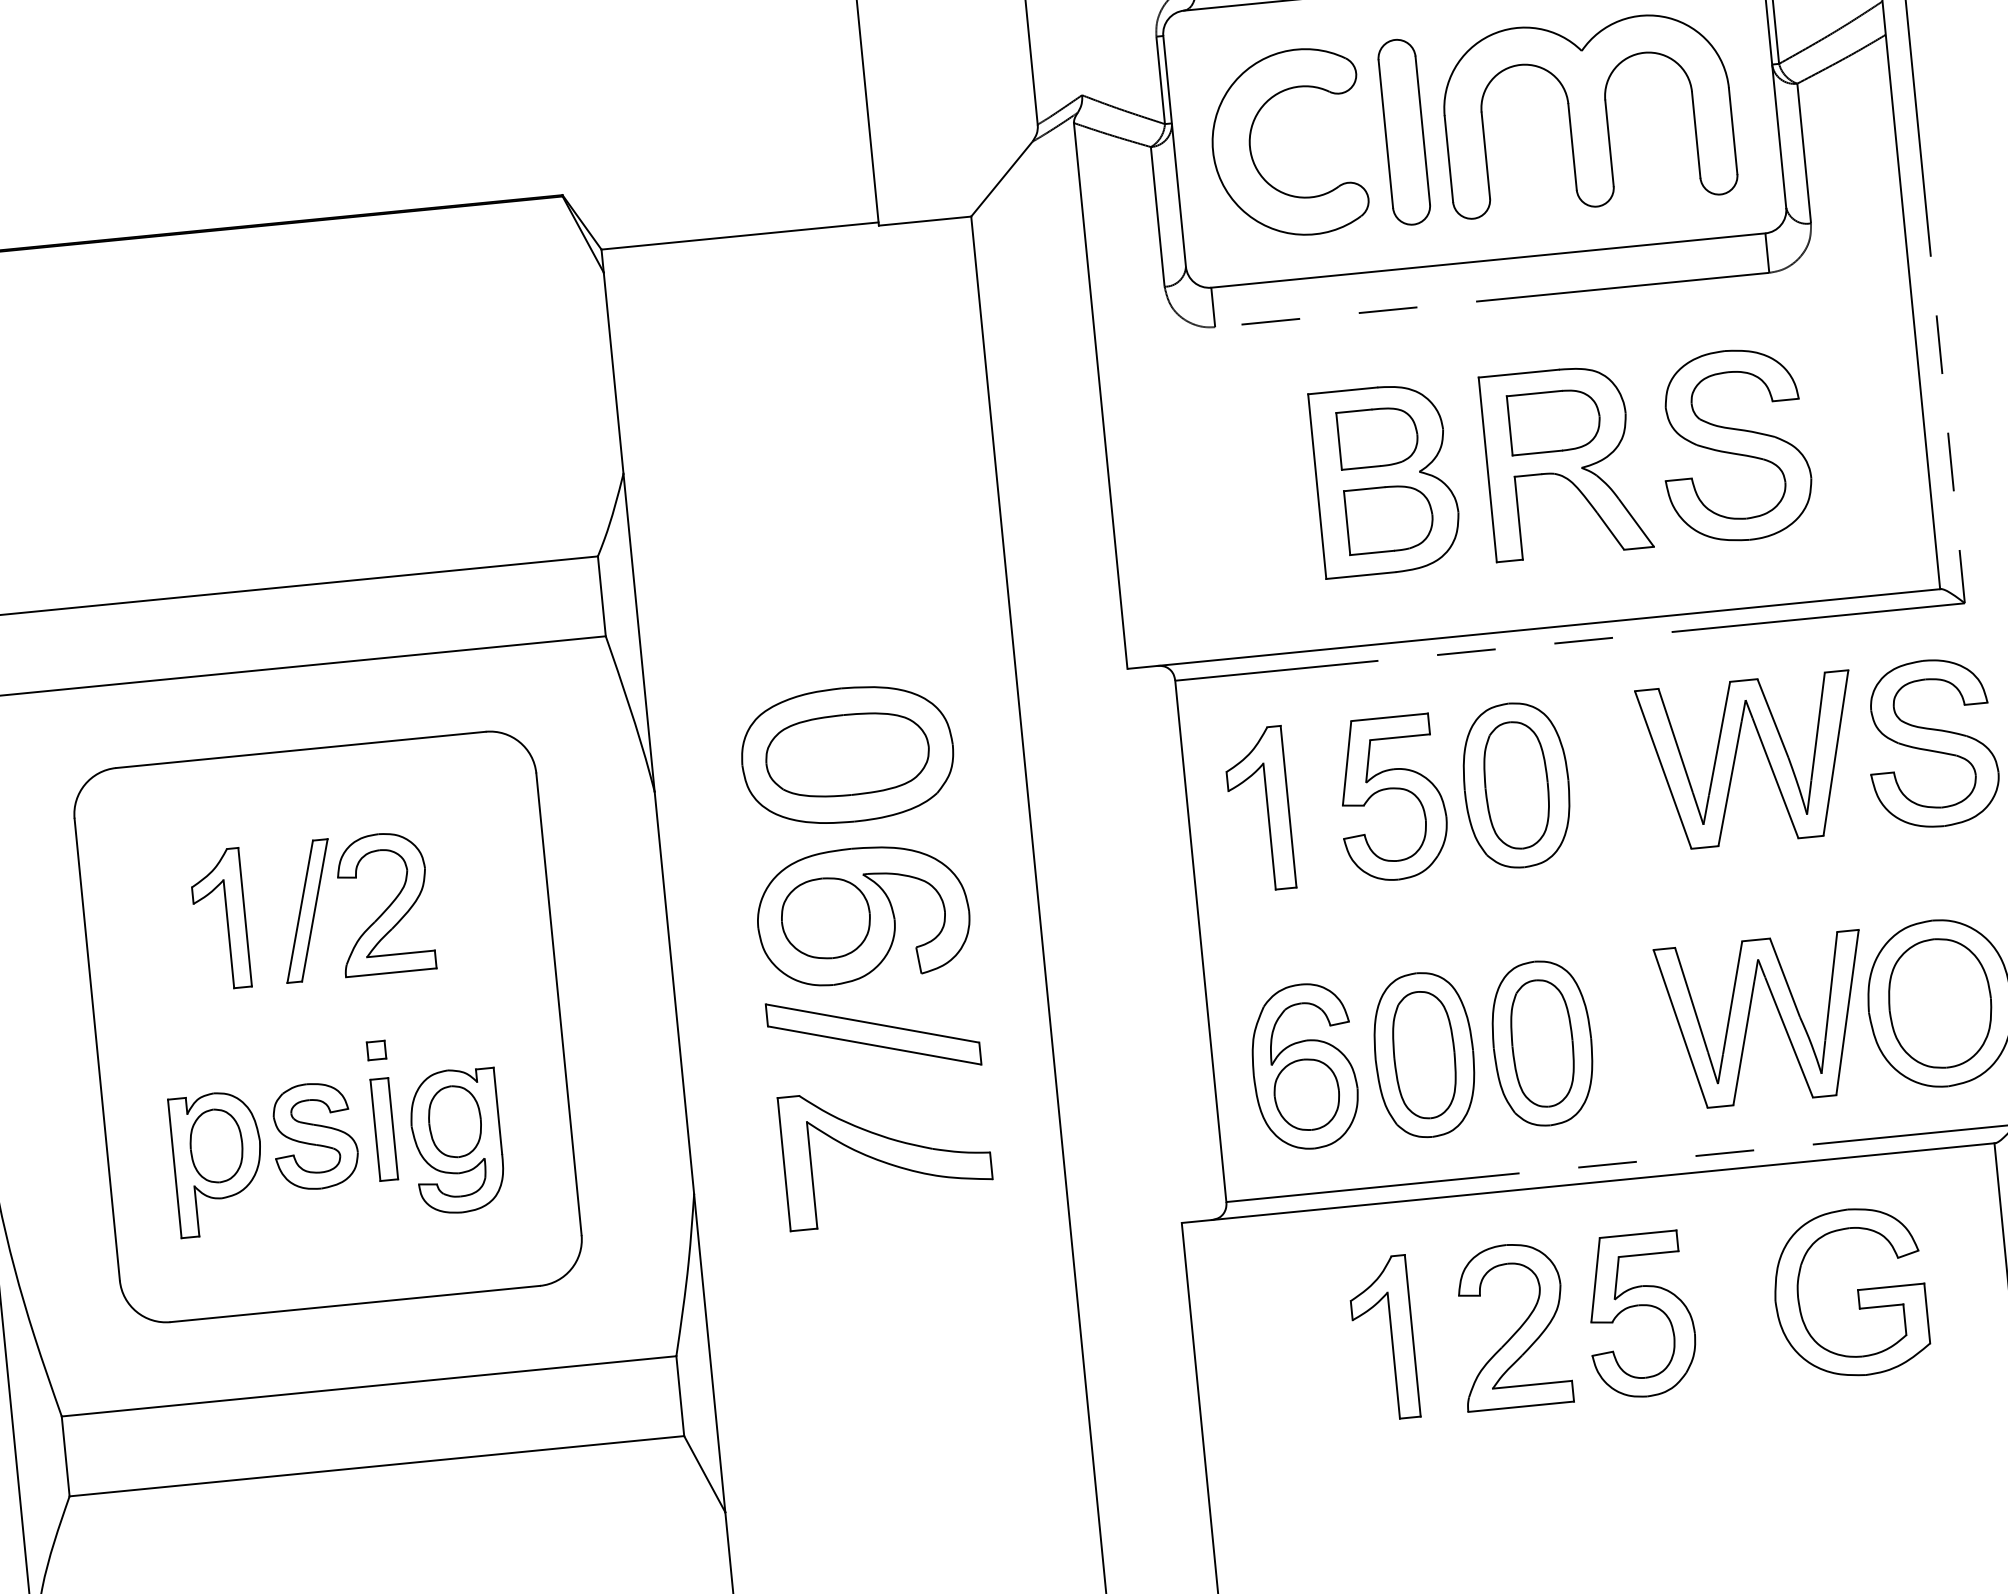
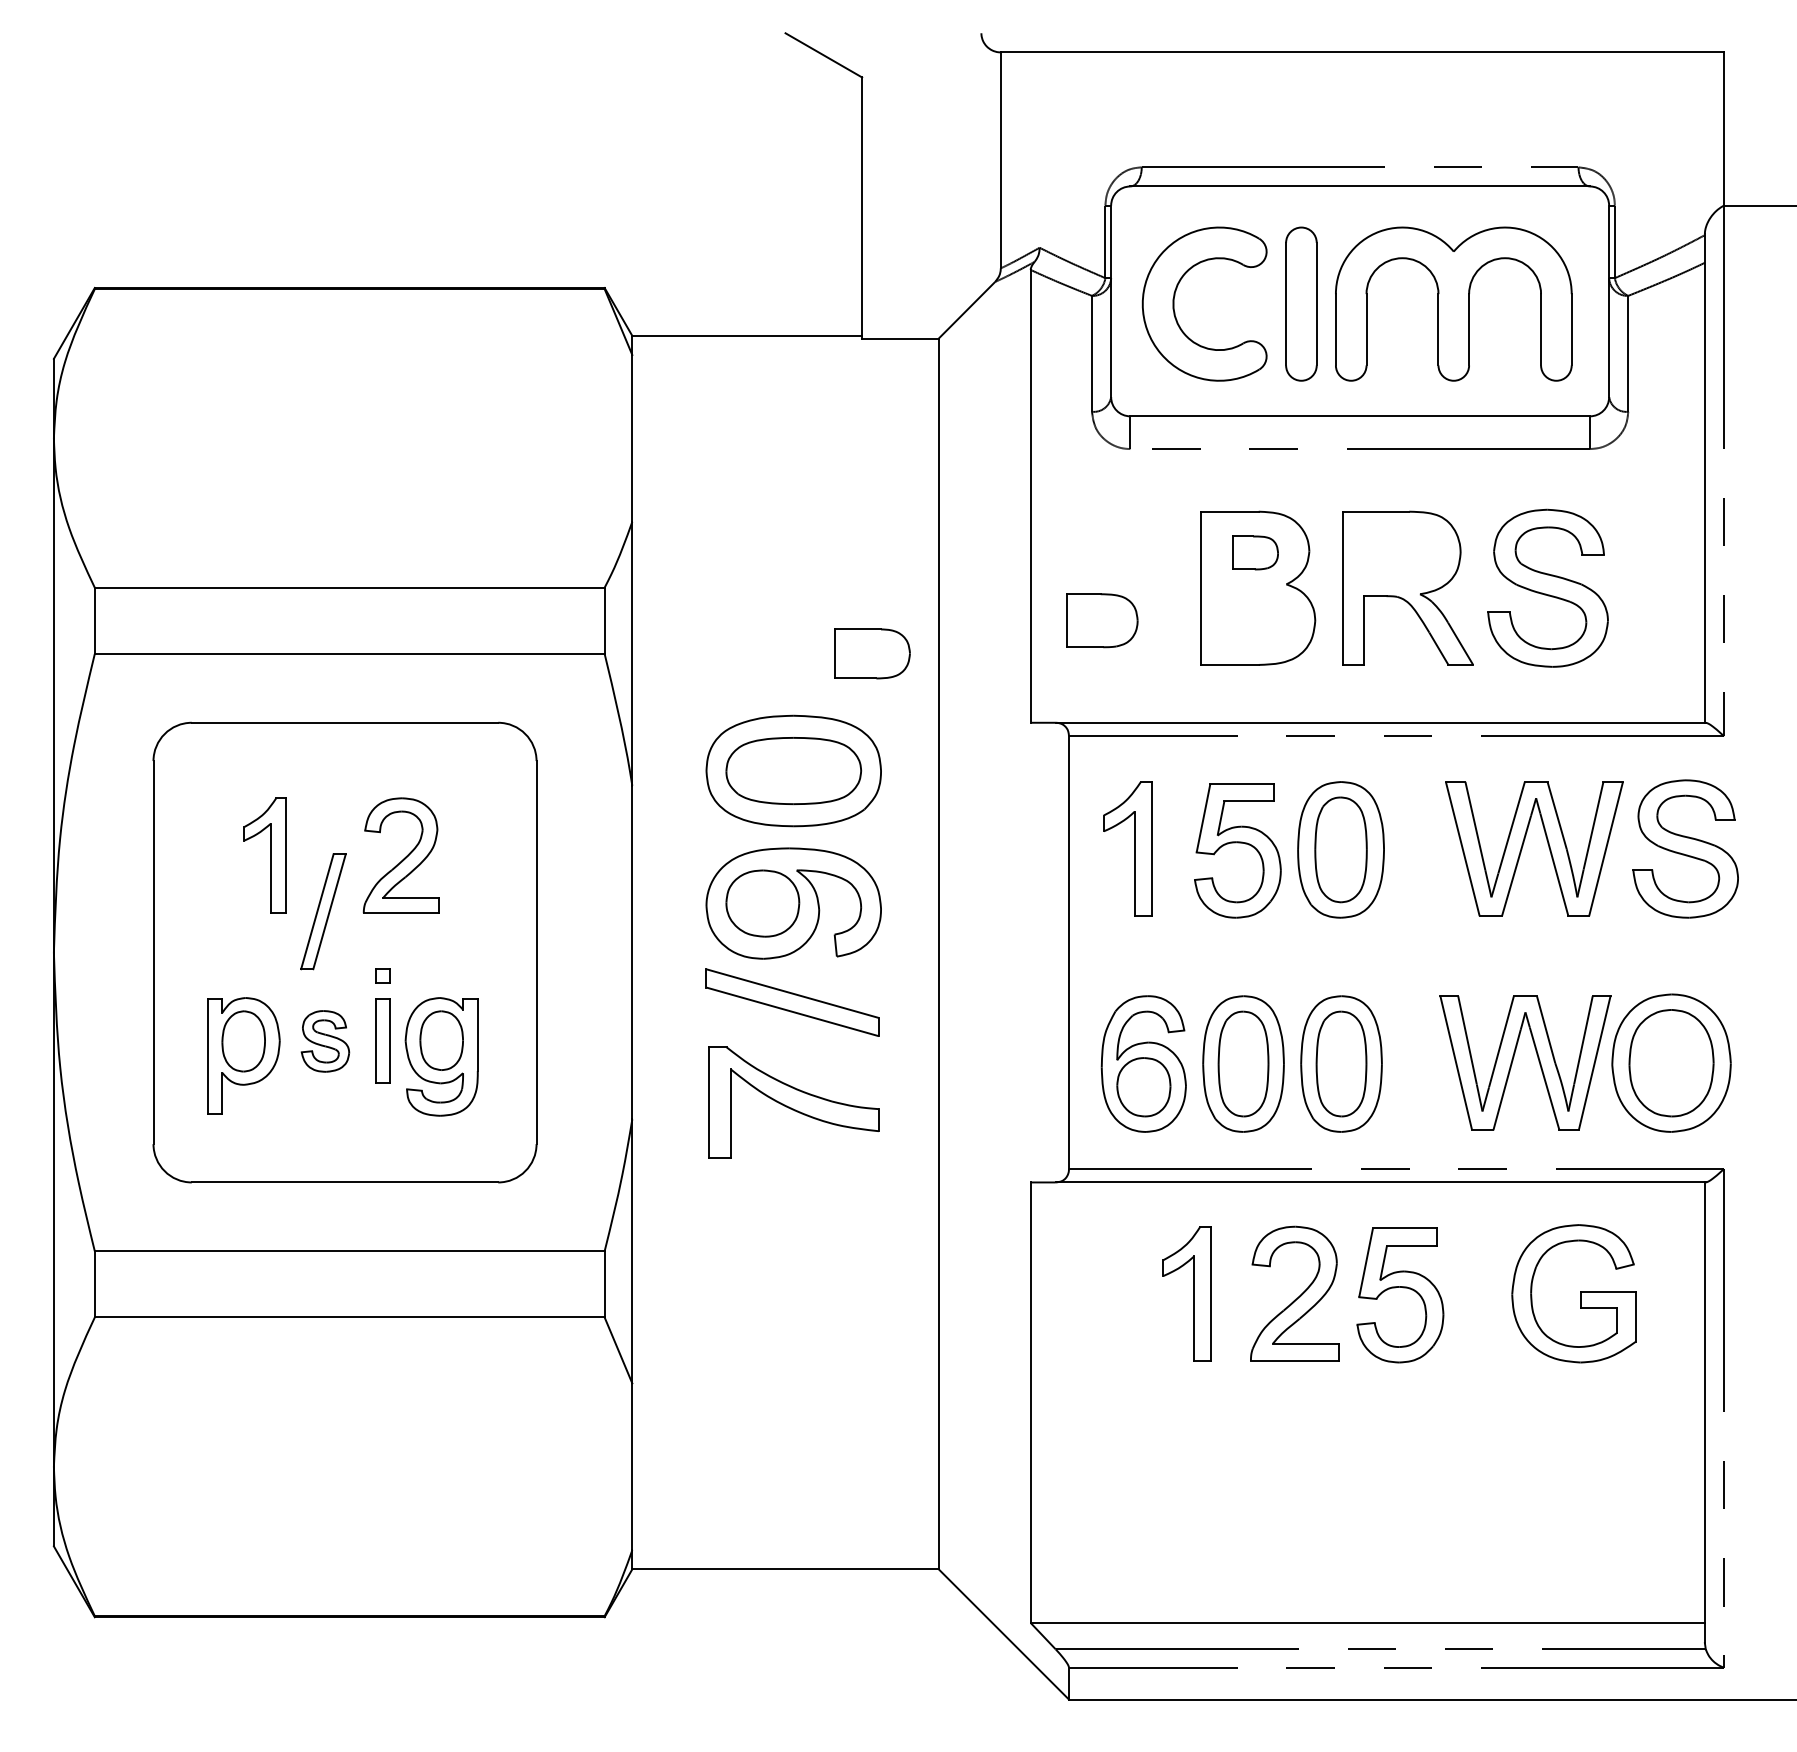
part: (1554, 420) -> (872, 653), moved
part: (1378, 437) -> (1255, 552), size x0.7
part: (1389, 518) -> (1102, 620), moved
part: (307, 910) -> (323, 911), moved
part: (315, 1136) -> (325, 1041), size x0.7

